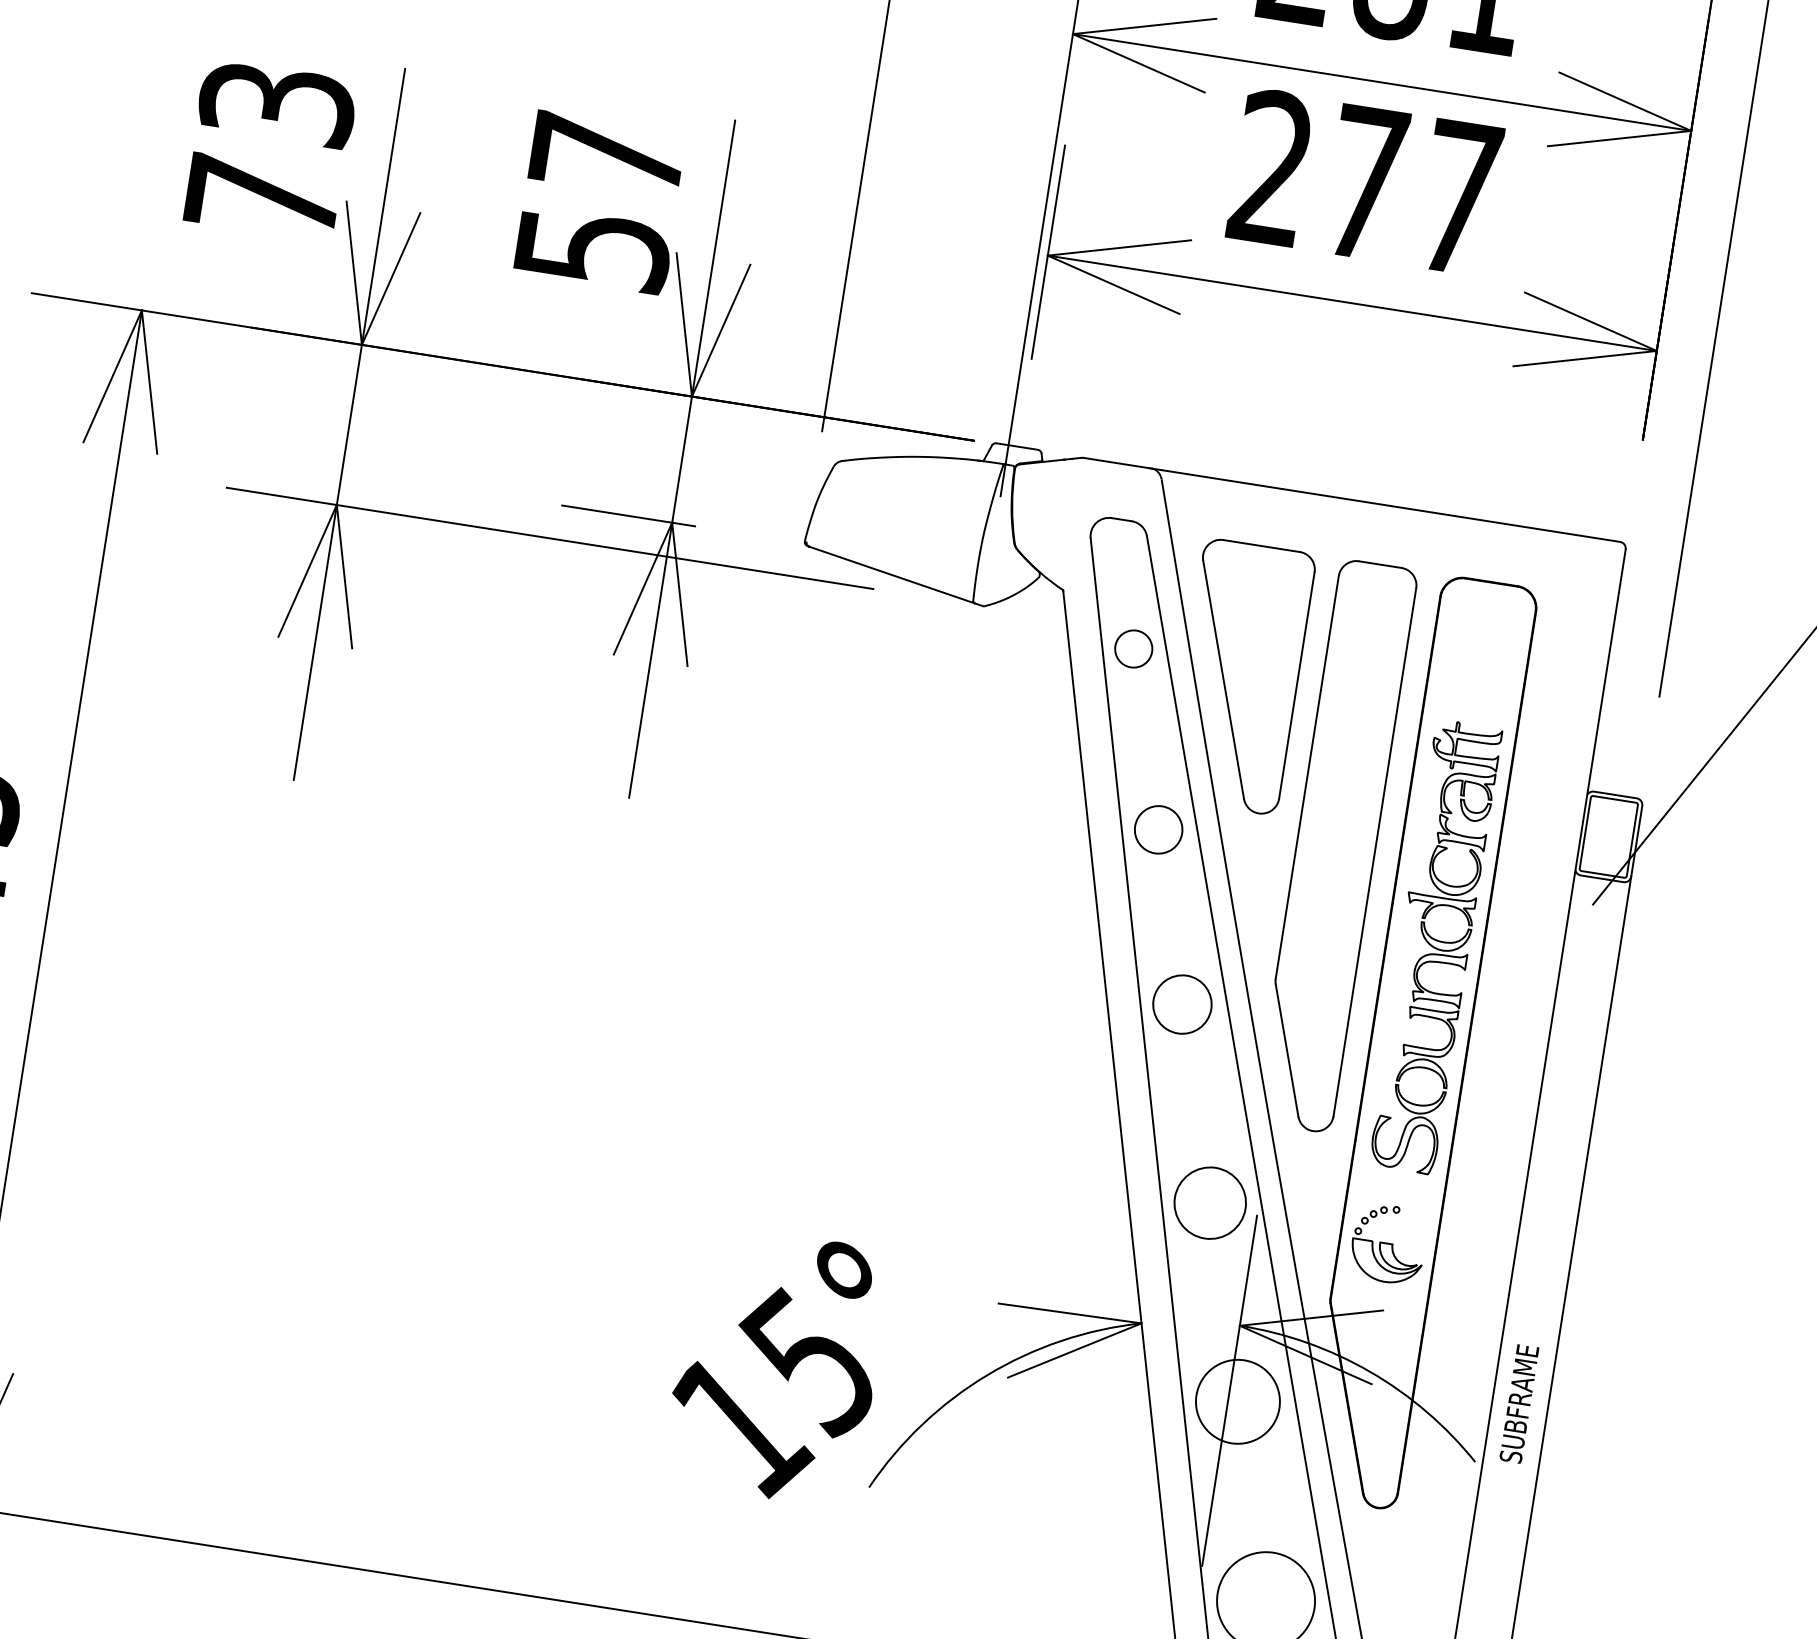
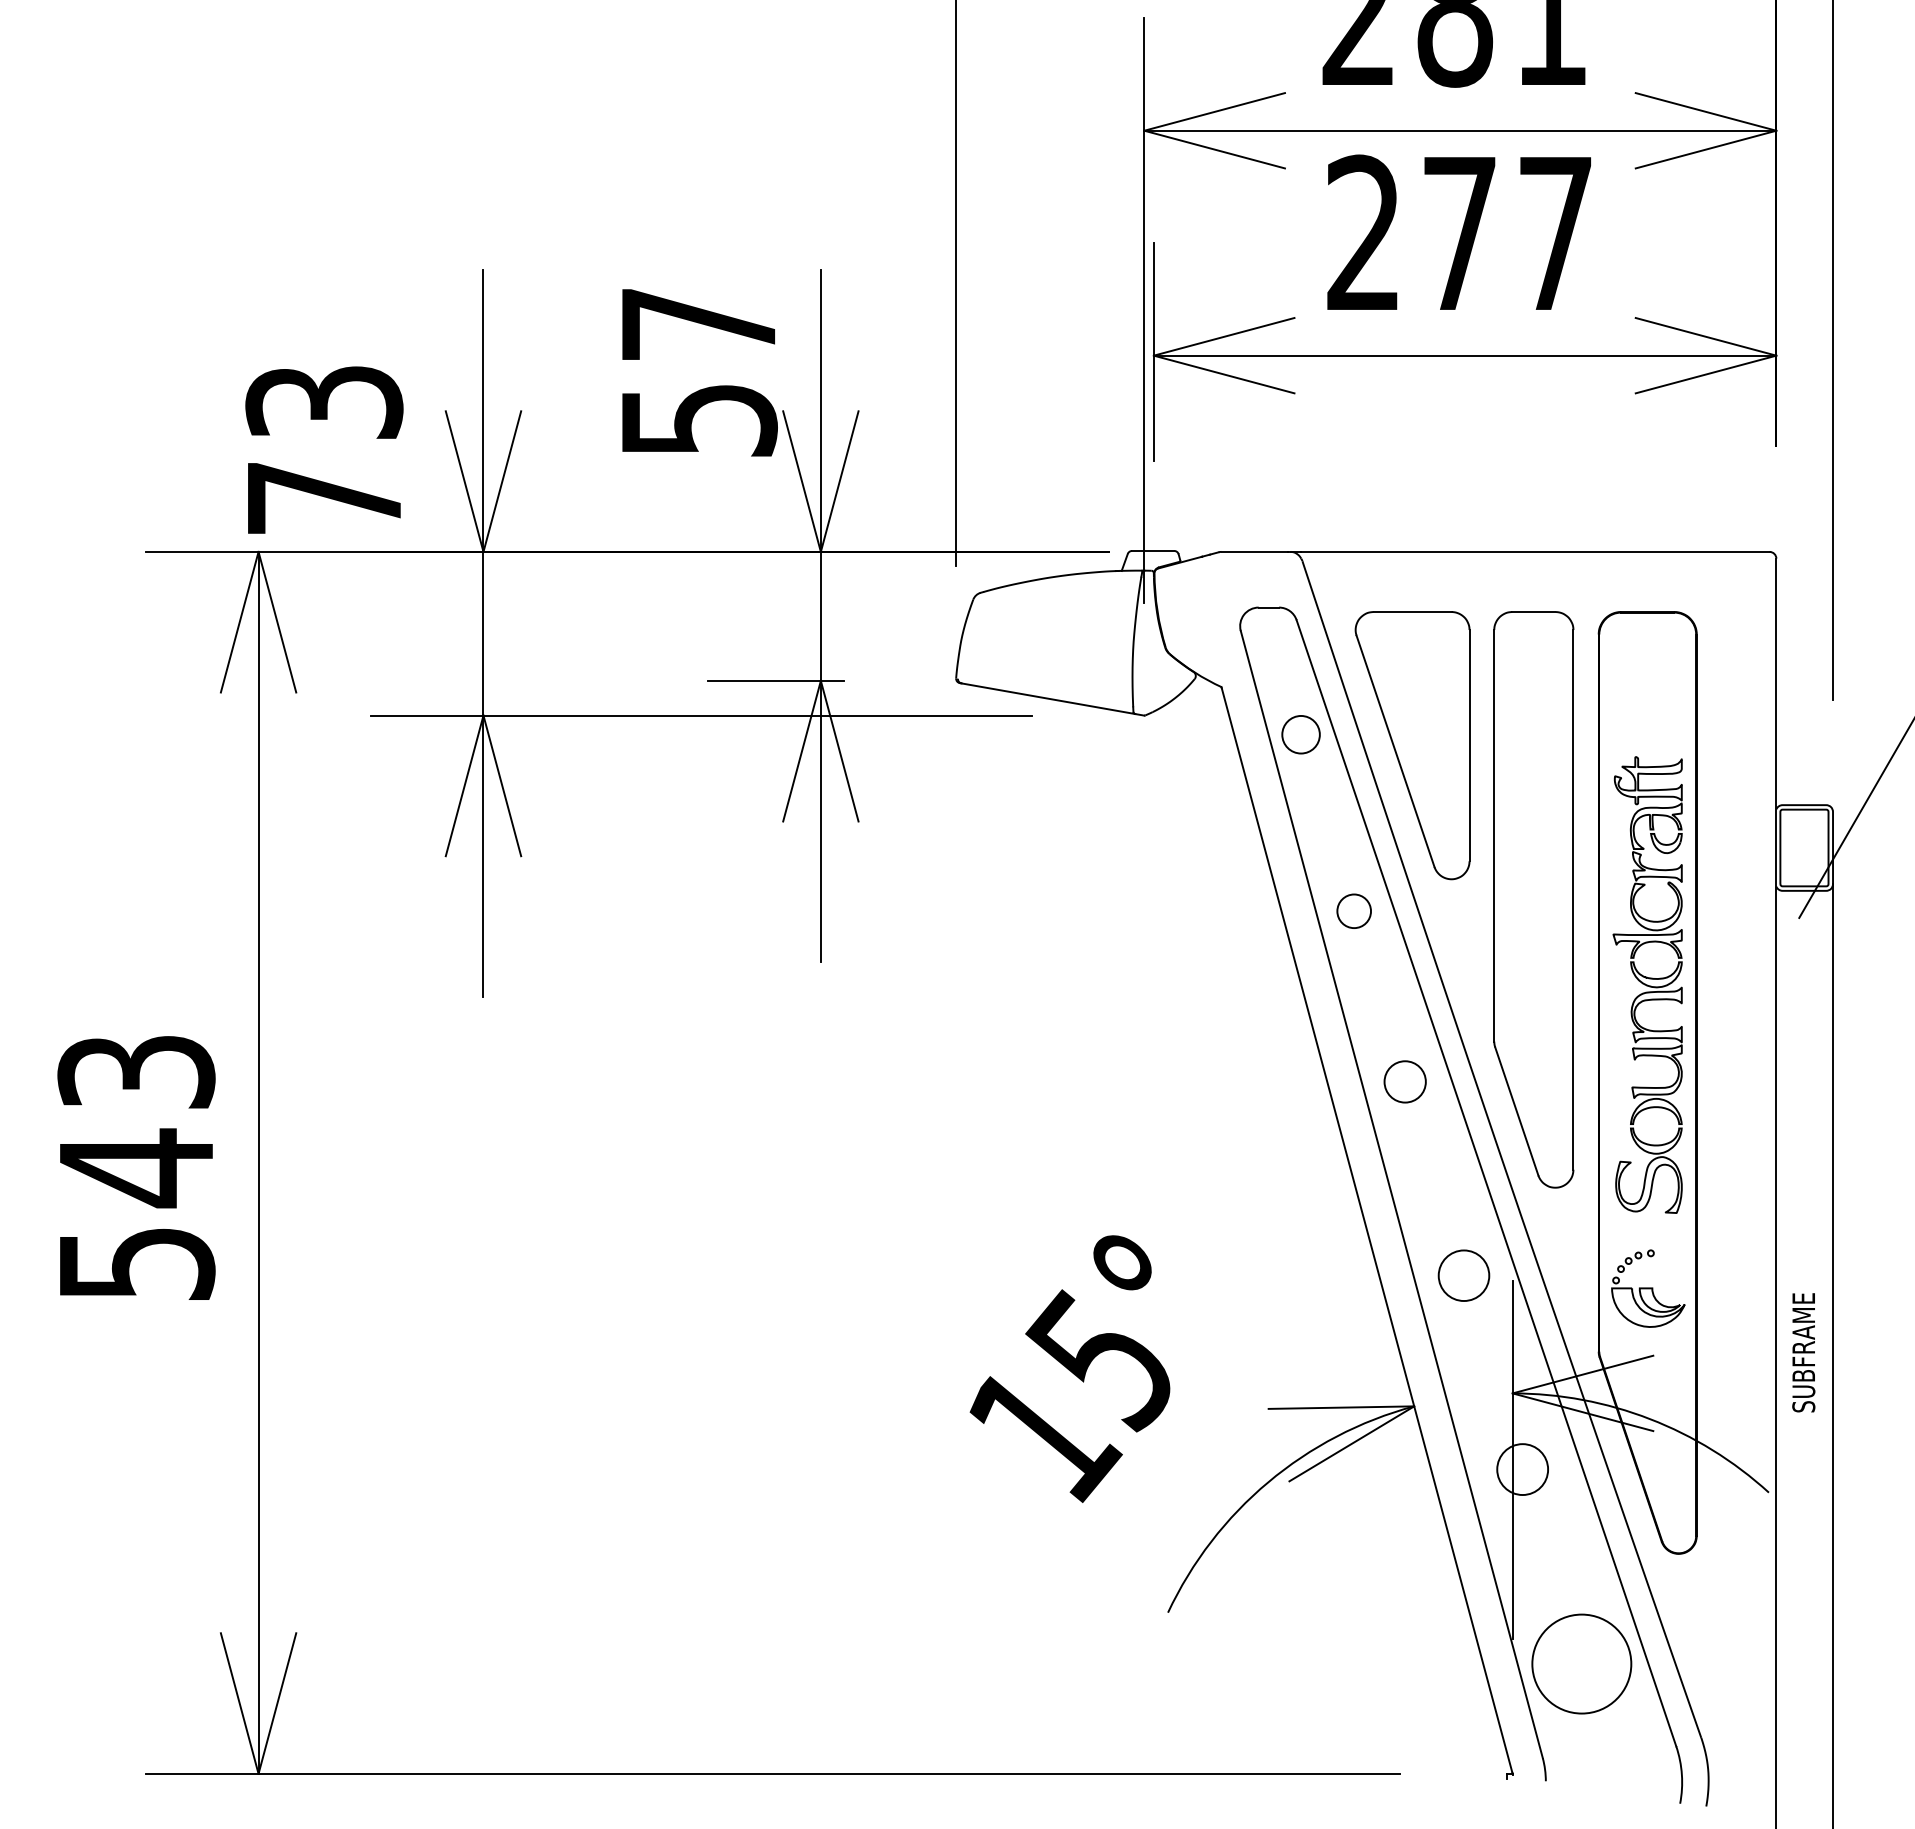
text: (270, 149) -> (324, 449), moved
circle: (1158, 830) -> (1354, 911), size x0.7
circle: (1181, 1004) -> (1404, 1081), size x0.7
circle: (1209, 1202) -> (1463, 1275), size x0.7
text: (776, 1365) -> (1069, 1368), moved
circle: (1237, 1401) -> (1522, 1469), size x0.6
text: (1519, 1403) -> (1803, 1352), moved

